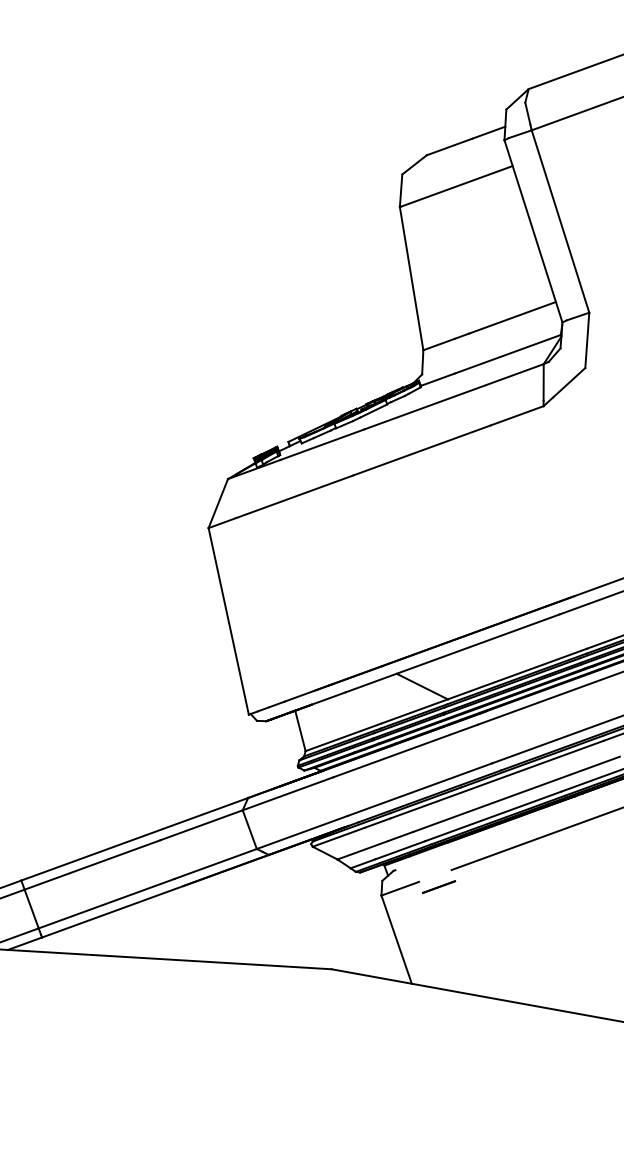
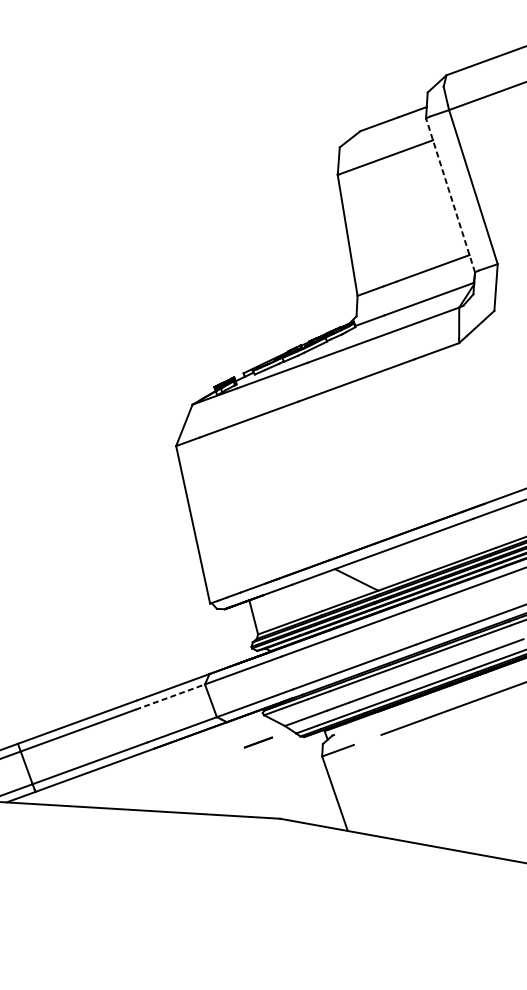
line: (533, 231) -> (450, 195), solid -> dashed
line: (201, 825) -> (170, 697), solid -> dashed
line: (438, 886) -> (258, 742), moved

